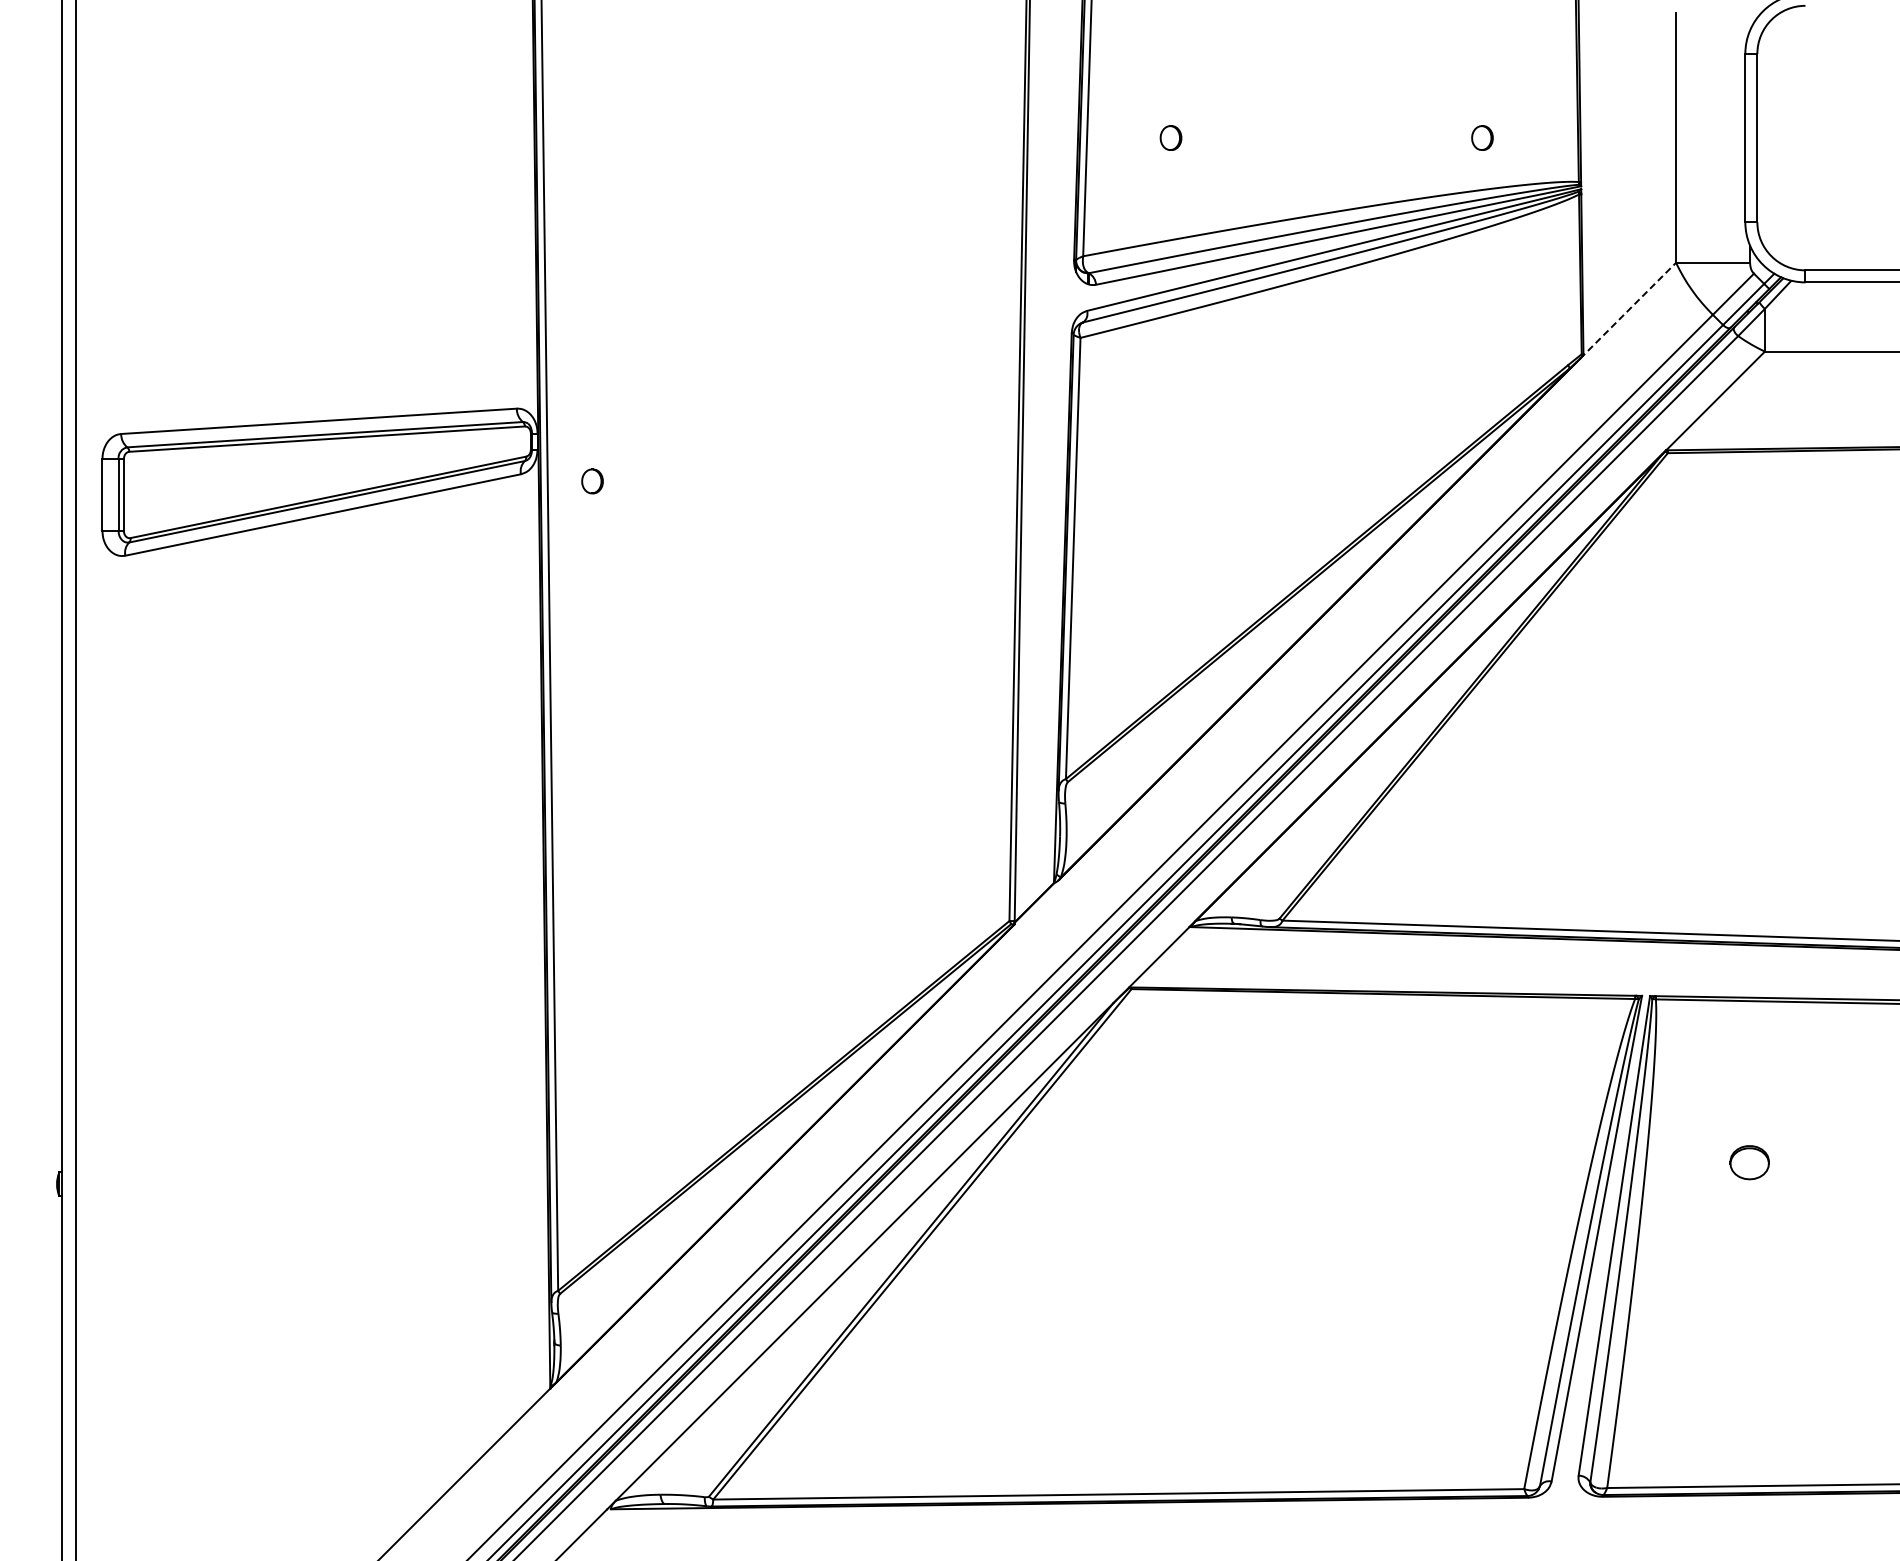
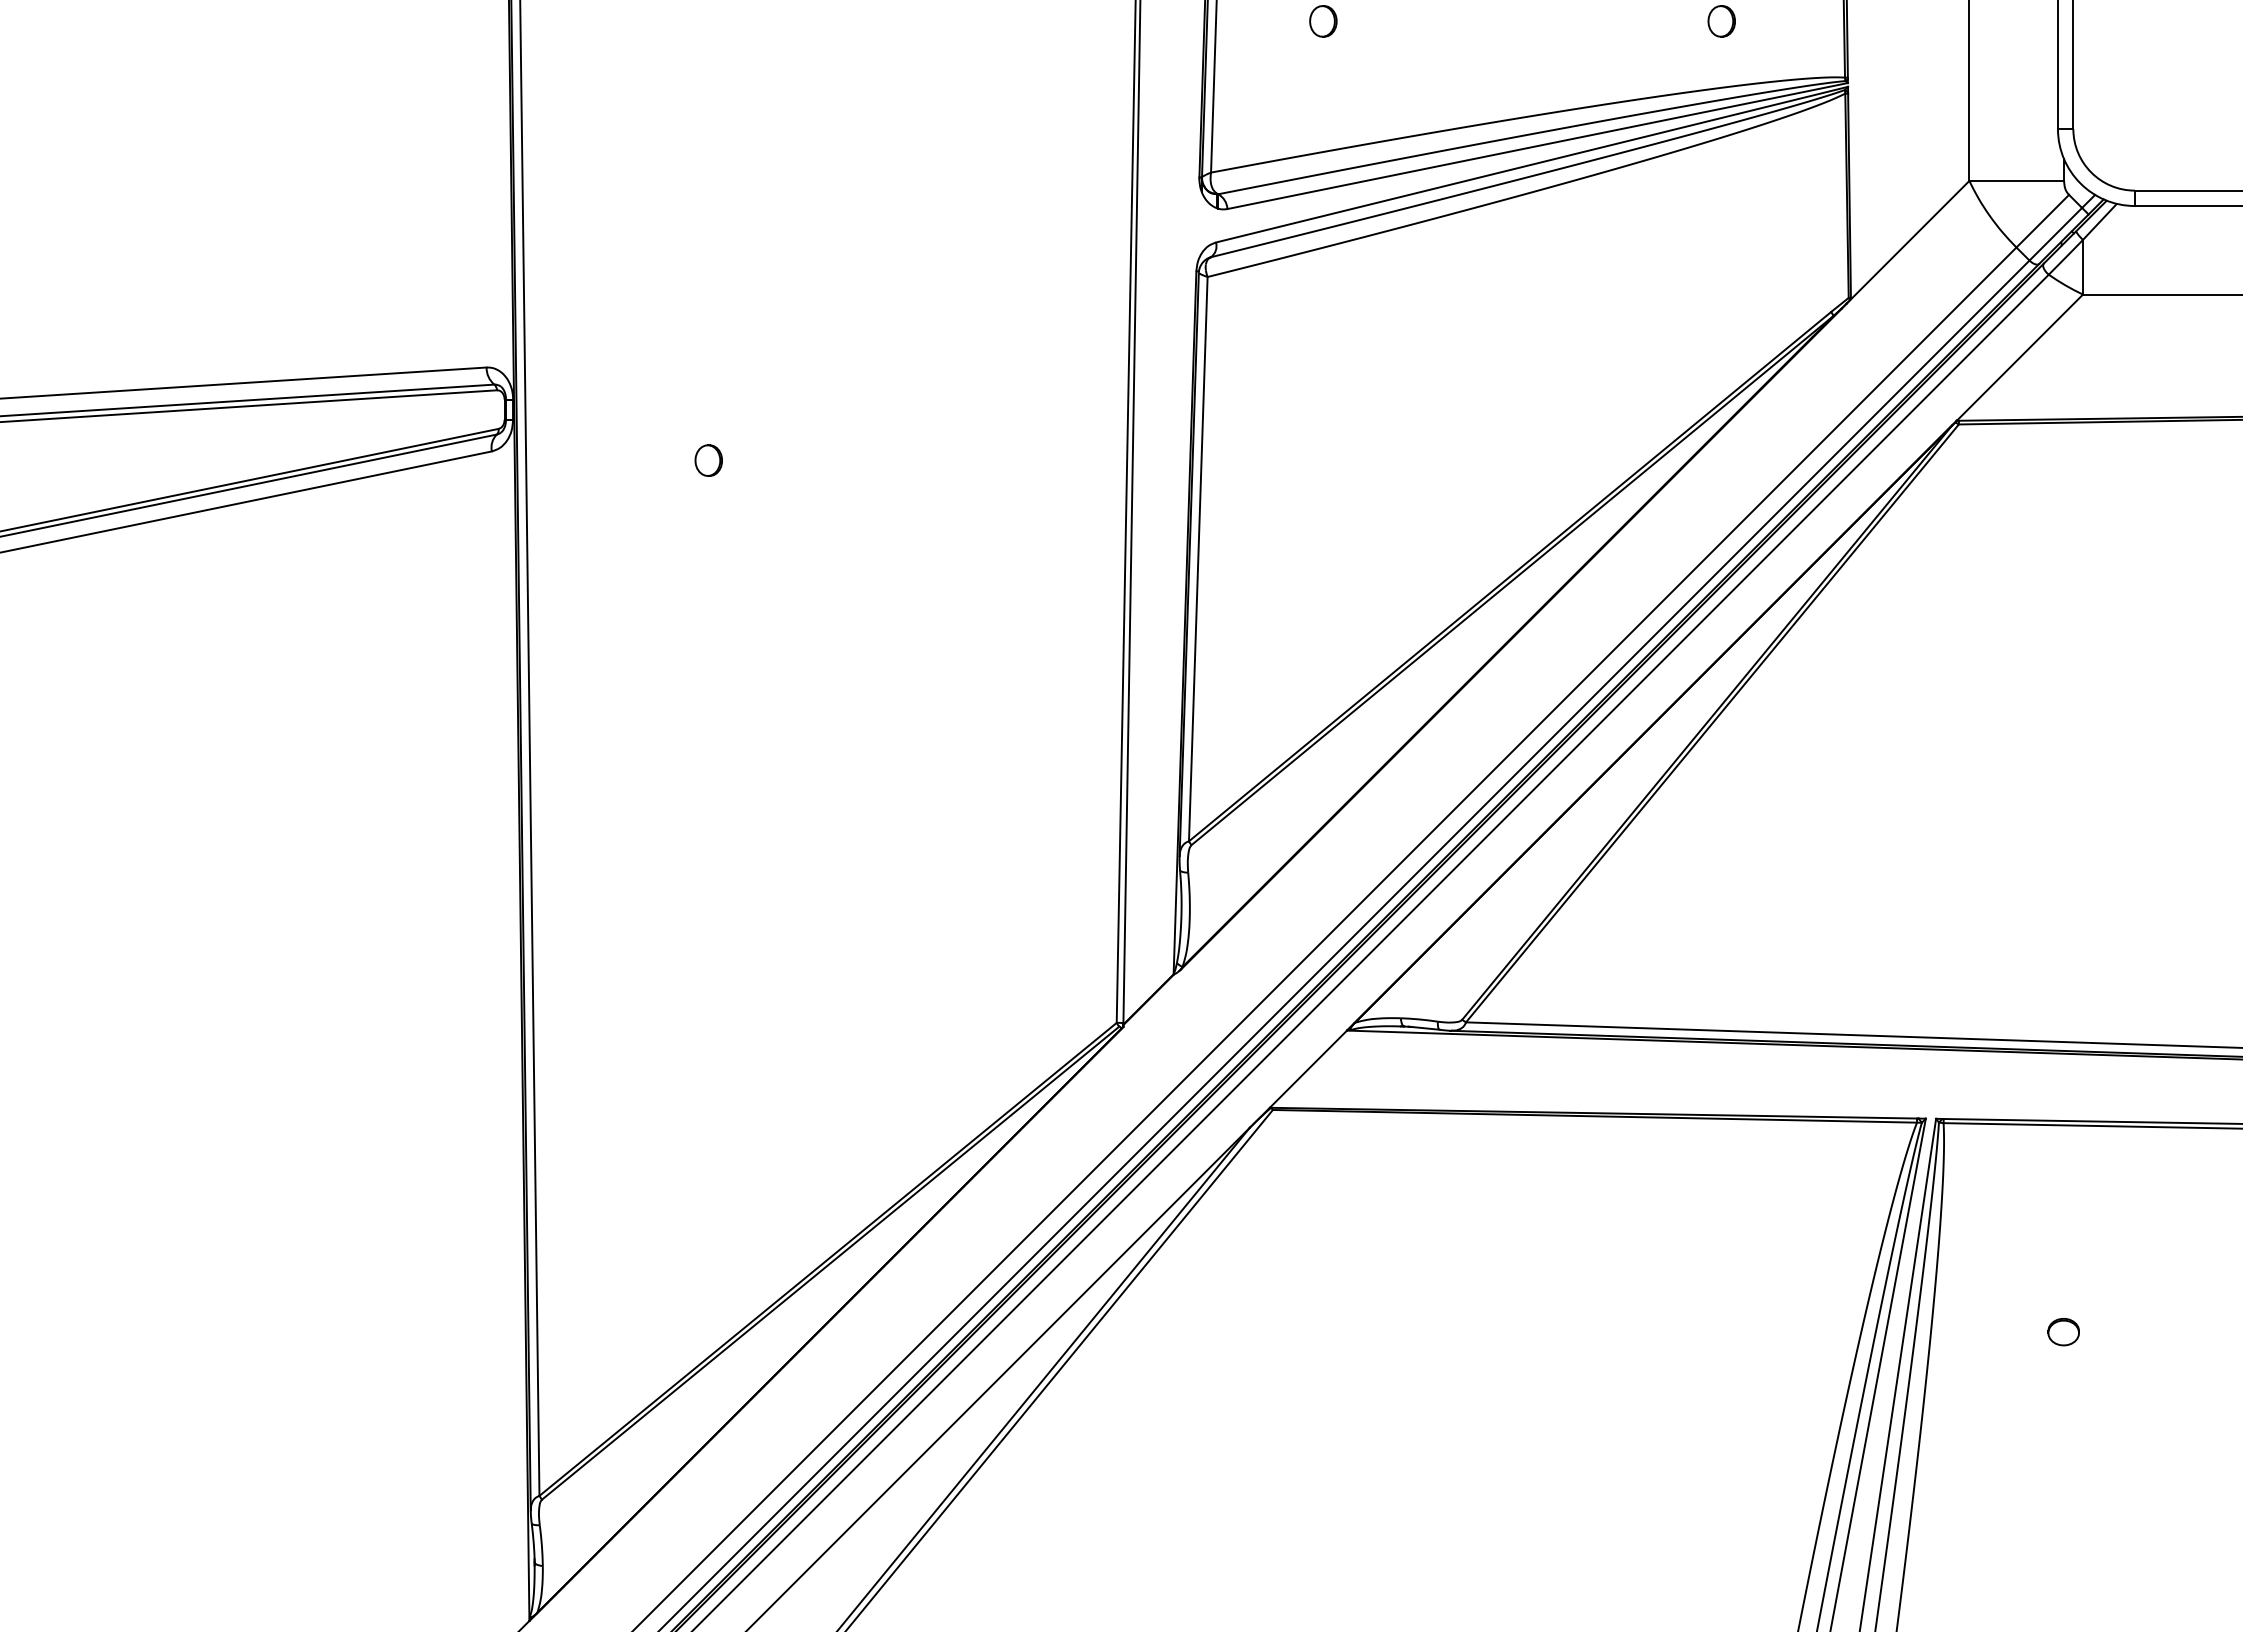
line: (1628, 310) -> (1908, 241), dashed -> solid
part: (592, 481) -> (708, 460), moved
part: (1749, 1162) -> (2063, 1331), size x0.62

